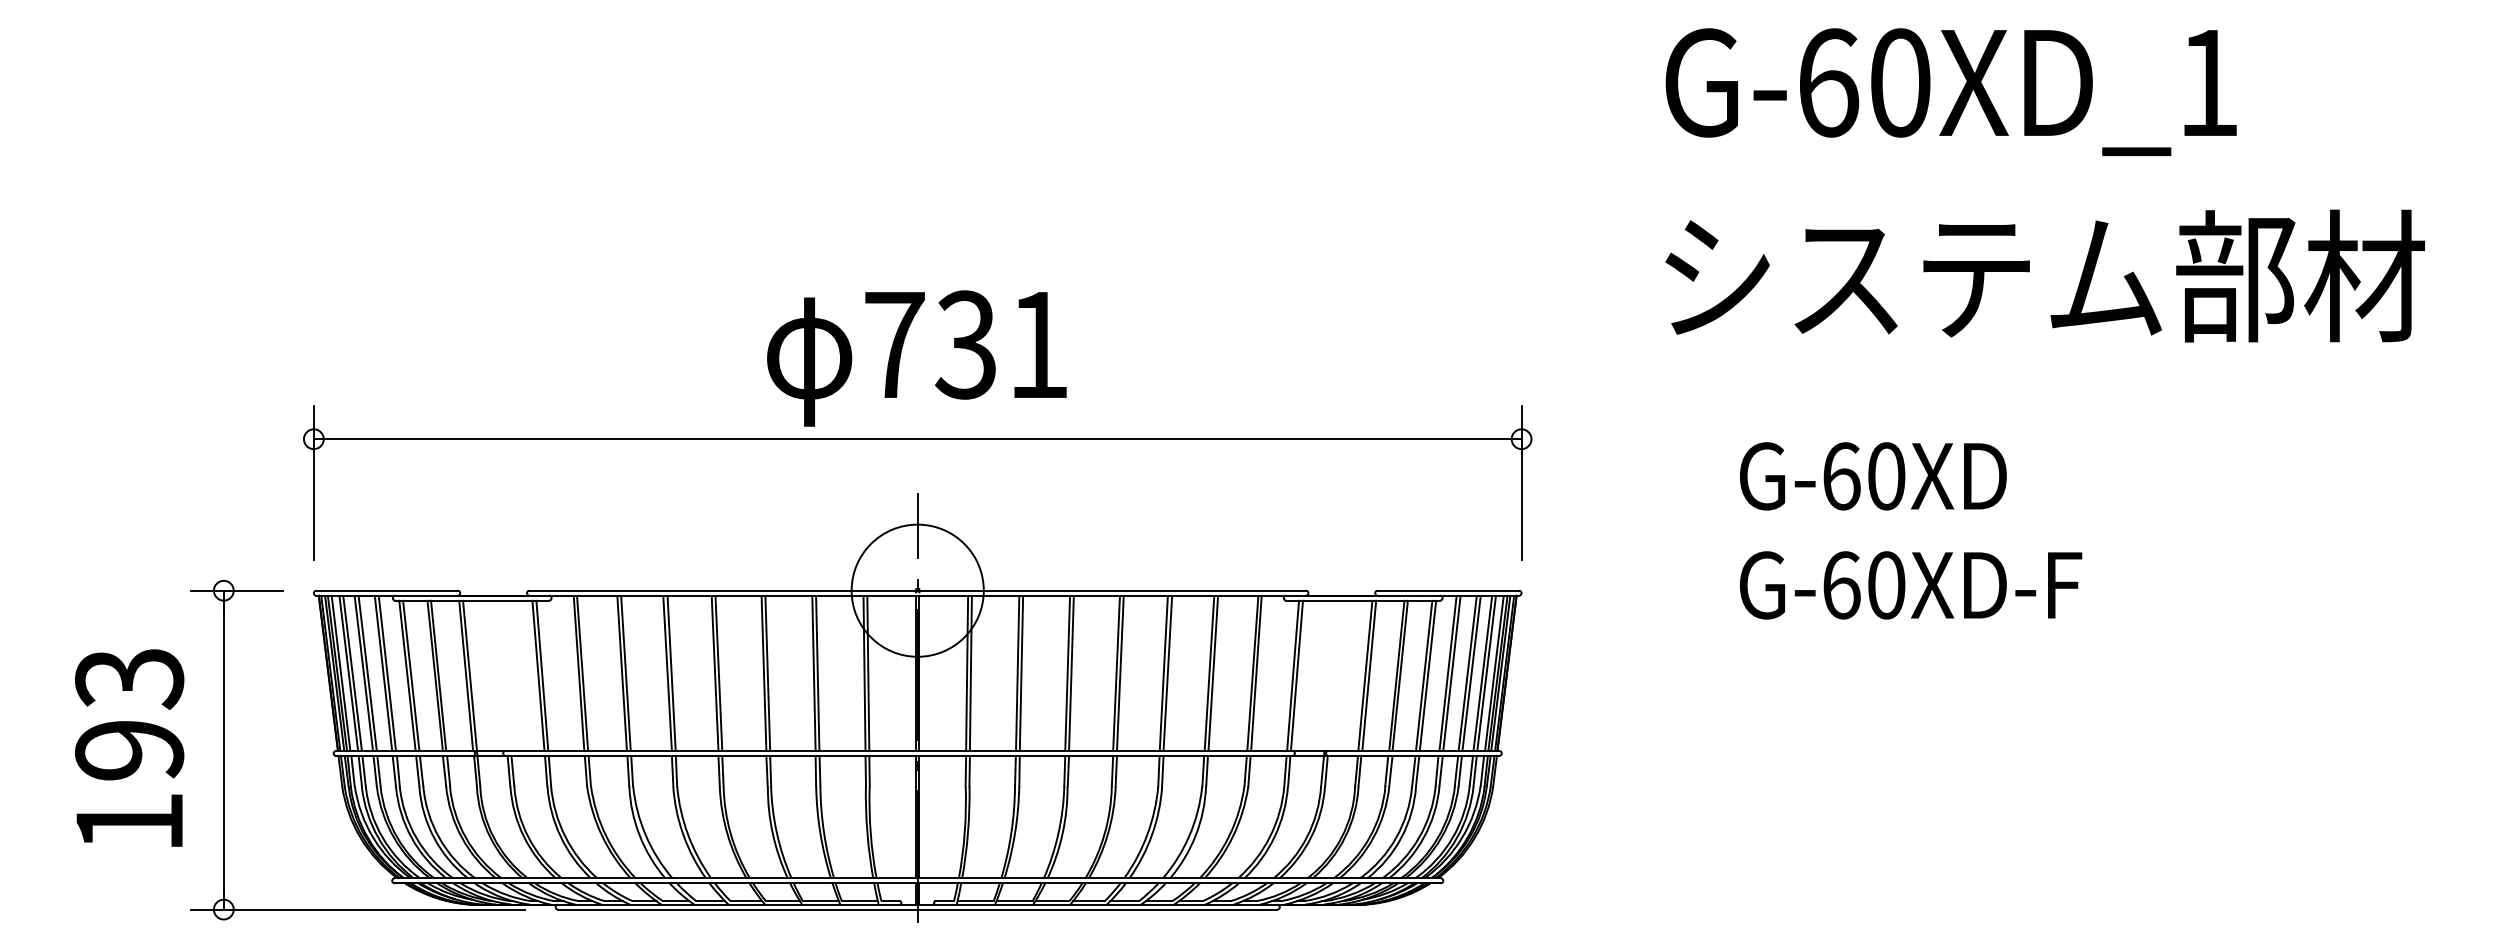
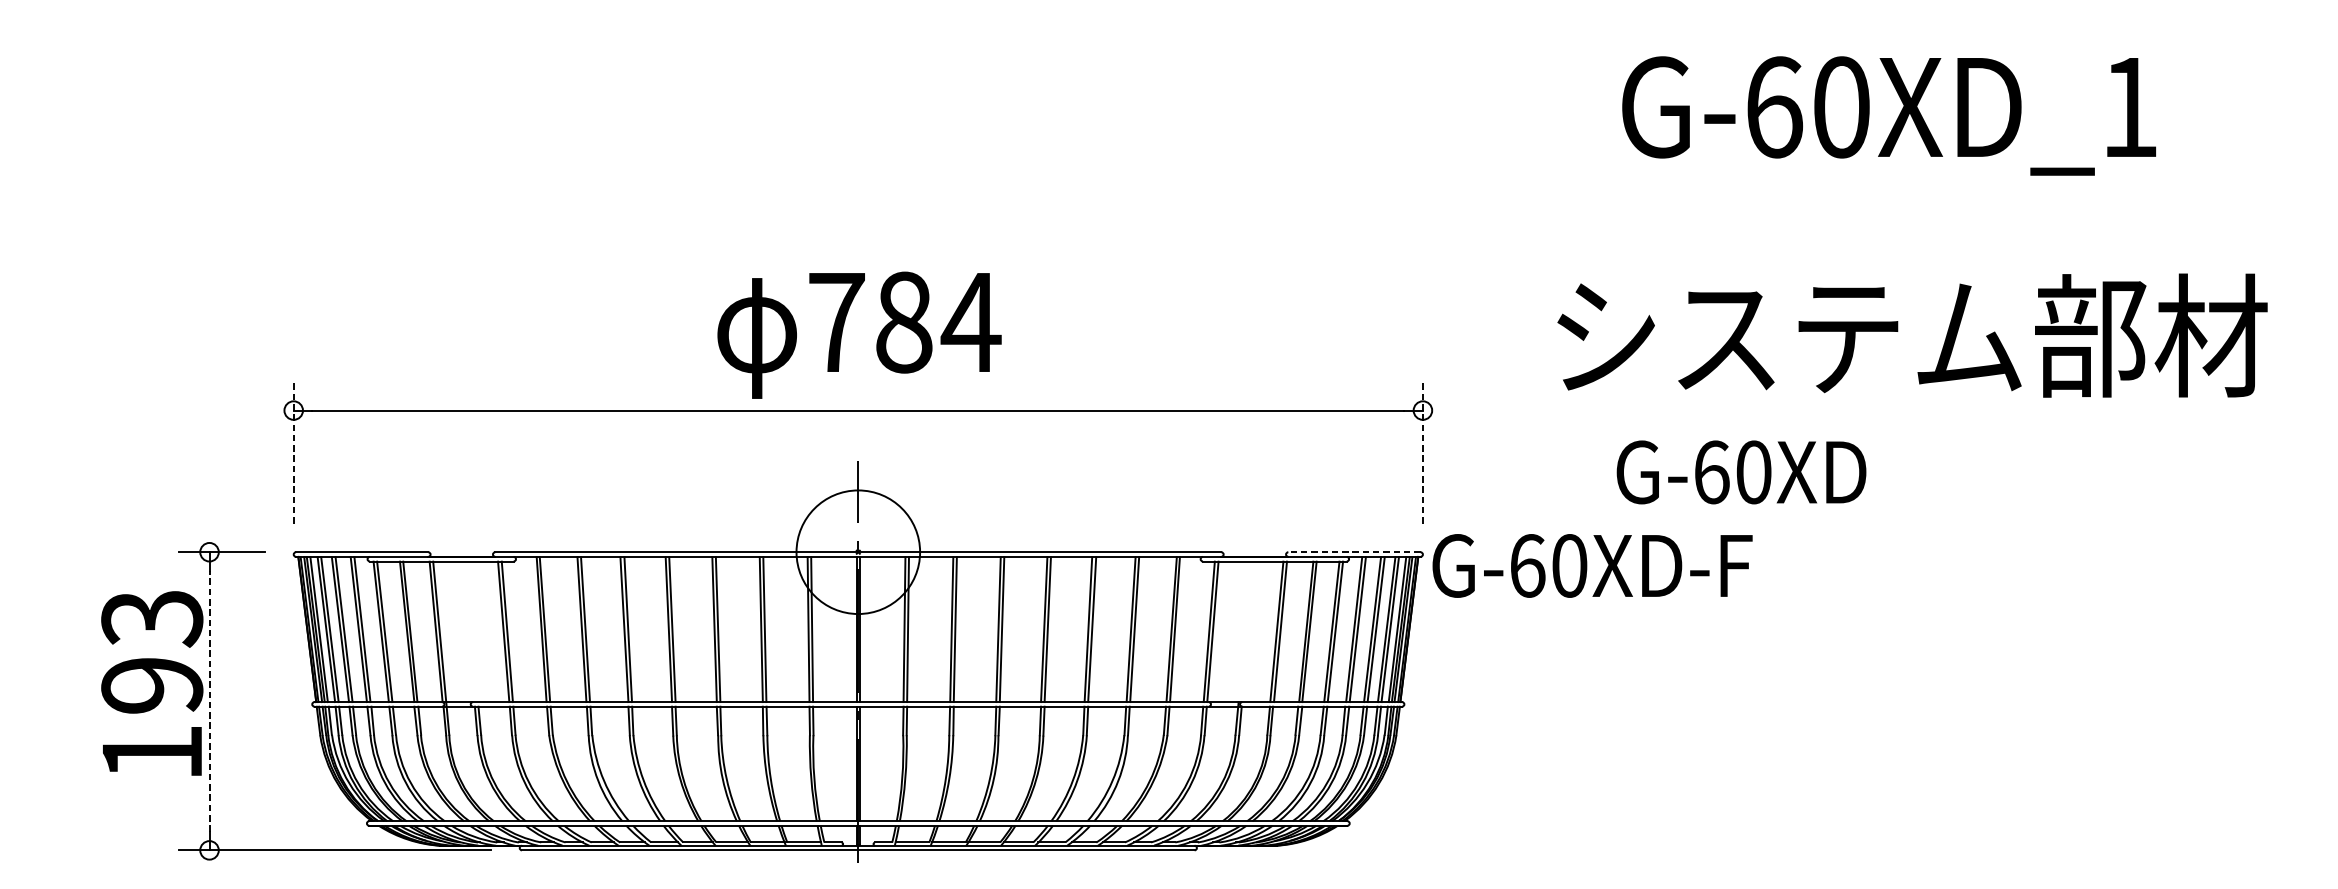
text: (1950, 91) -> (1888, 115), moved
text: (2044, 275) -> (1911, 335), moved
text: (1003, 344) -> (938, 322), 731 -> 784
text: (1873, 476) -> (1741, 472), moved
line: (313, 483) -> (293, 451), solid -> dashed
line: (1521, 483) -> (1422, 451), solid -> dashed
text: (1911, 585) -> (1593, 566), moved
line: (1448, 590) -> (1354, 552), solid -> dashed
text: (129, 747) -> (152, 682), moved
line: (223, 750) -> (209, 701), solid -> dashed

